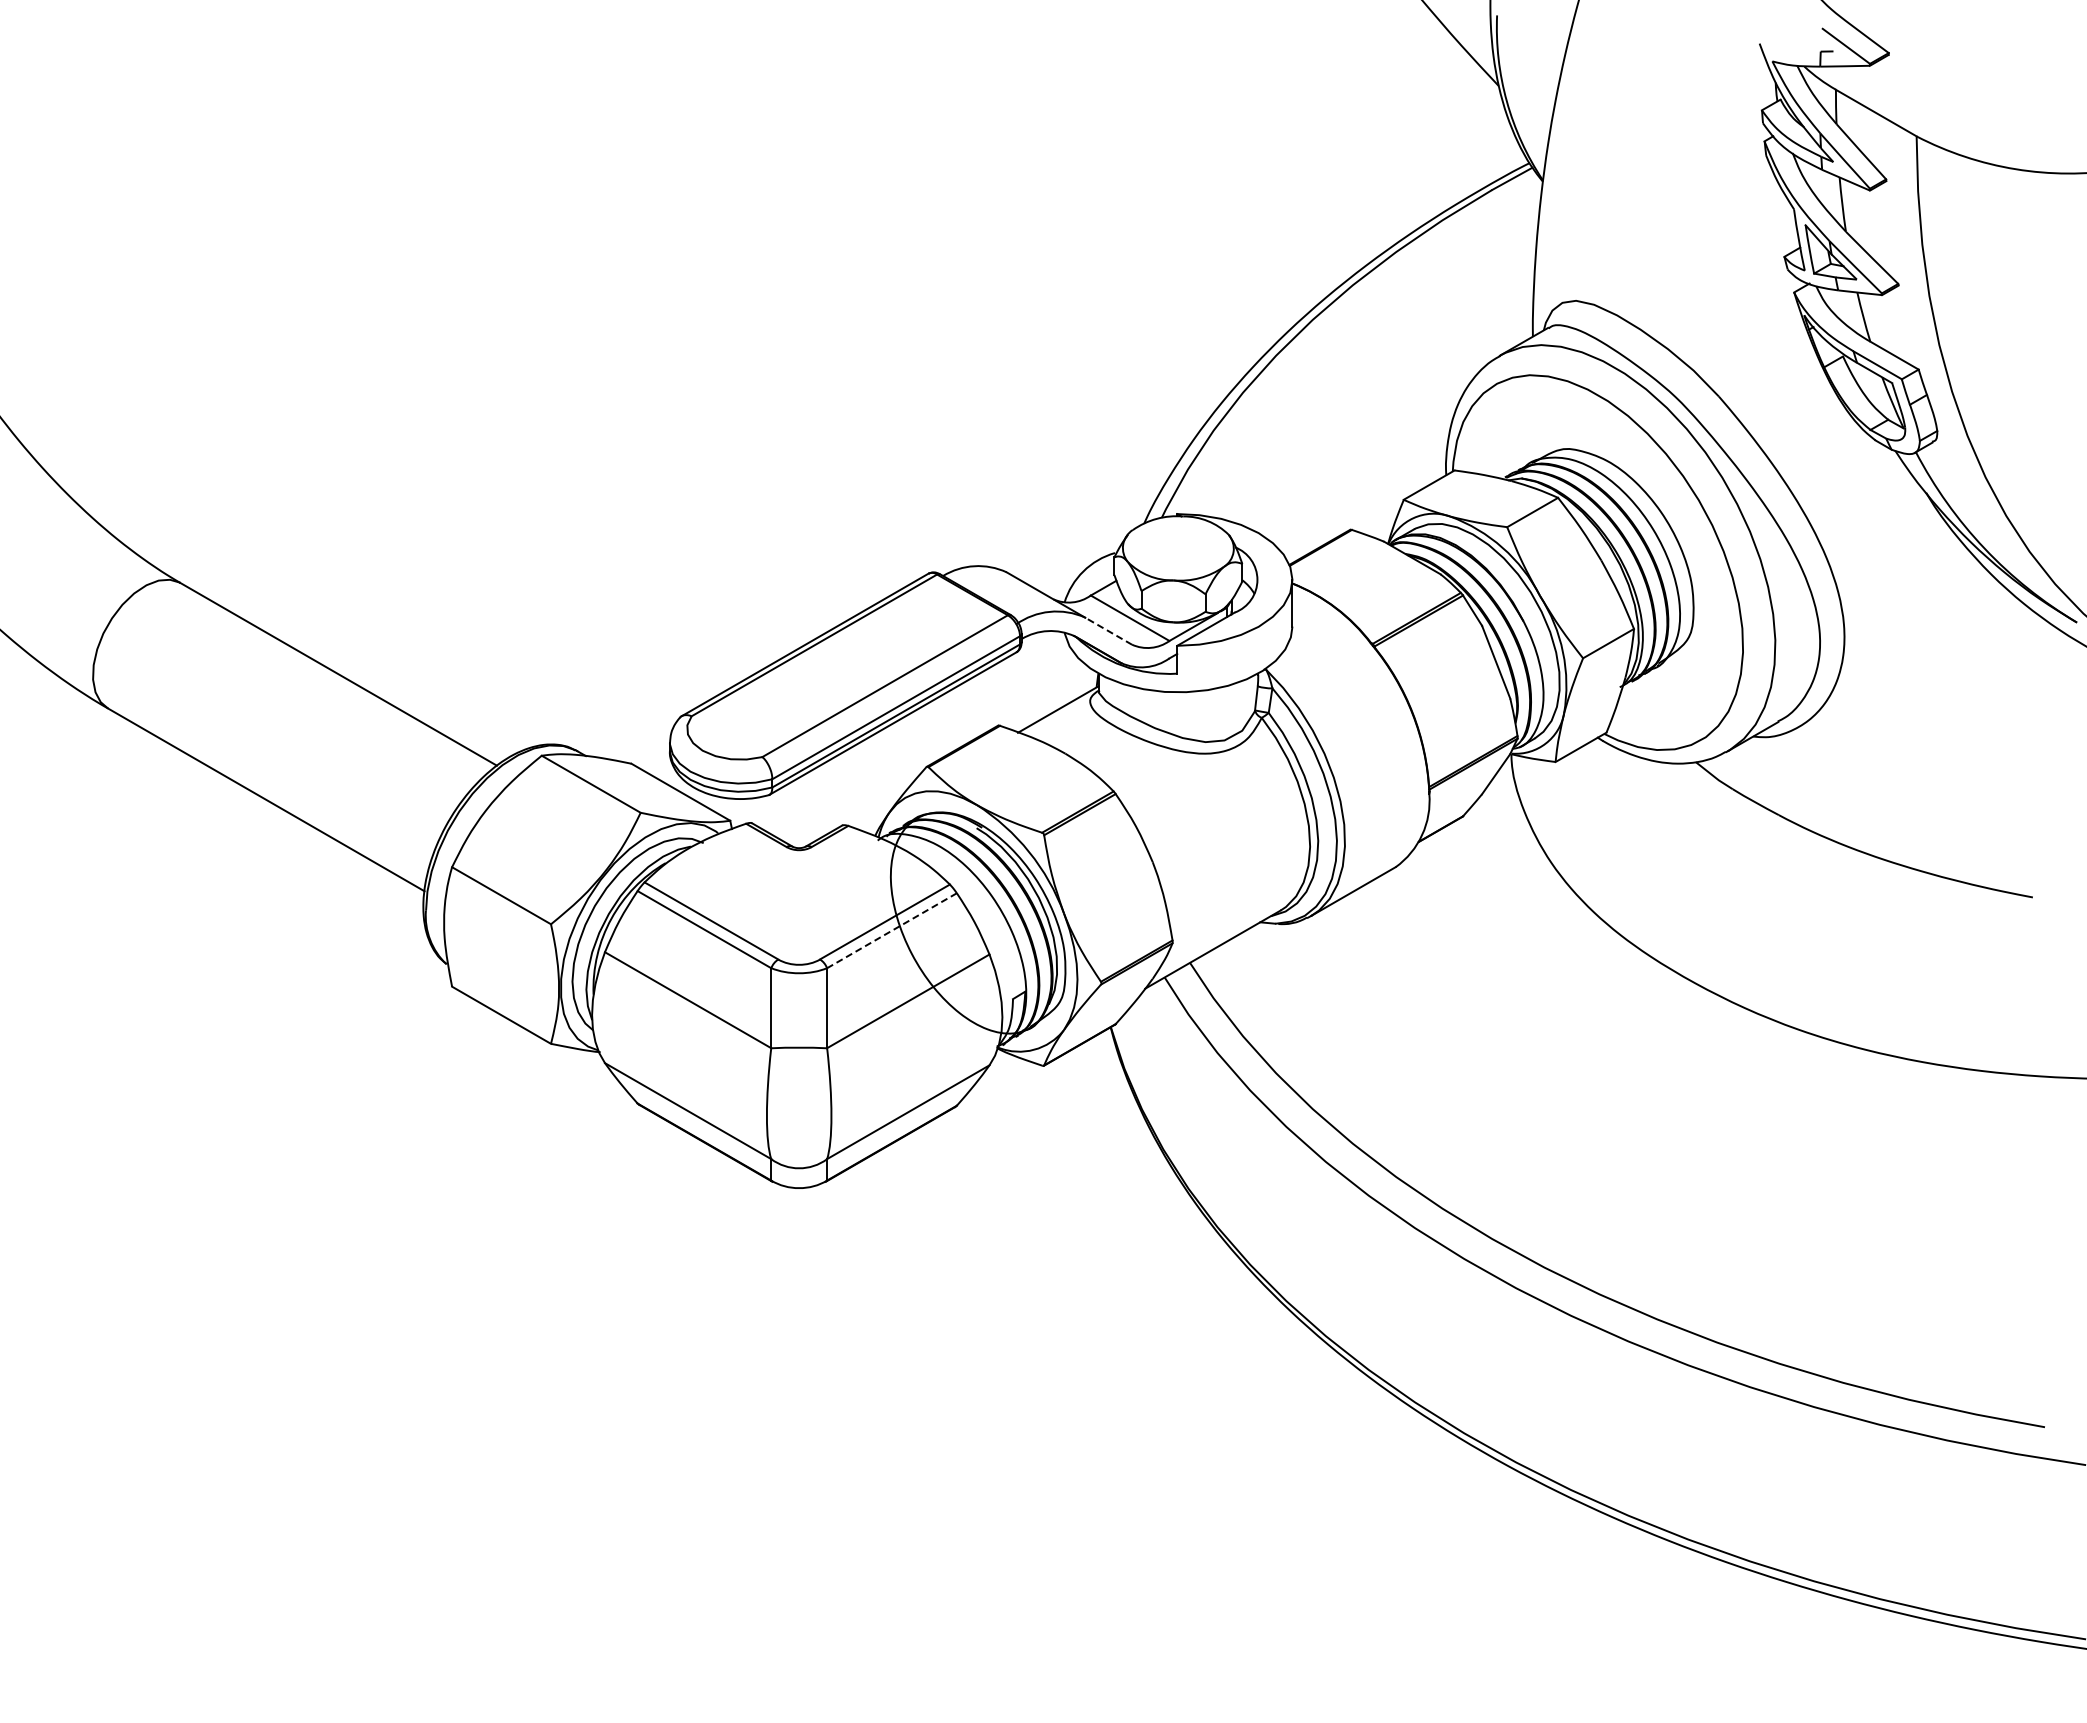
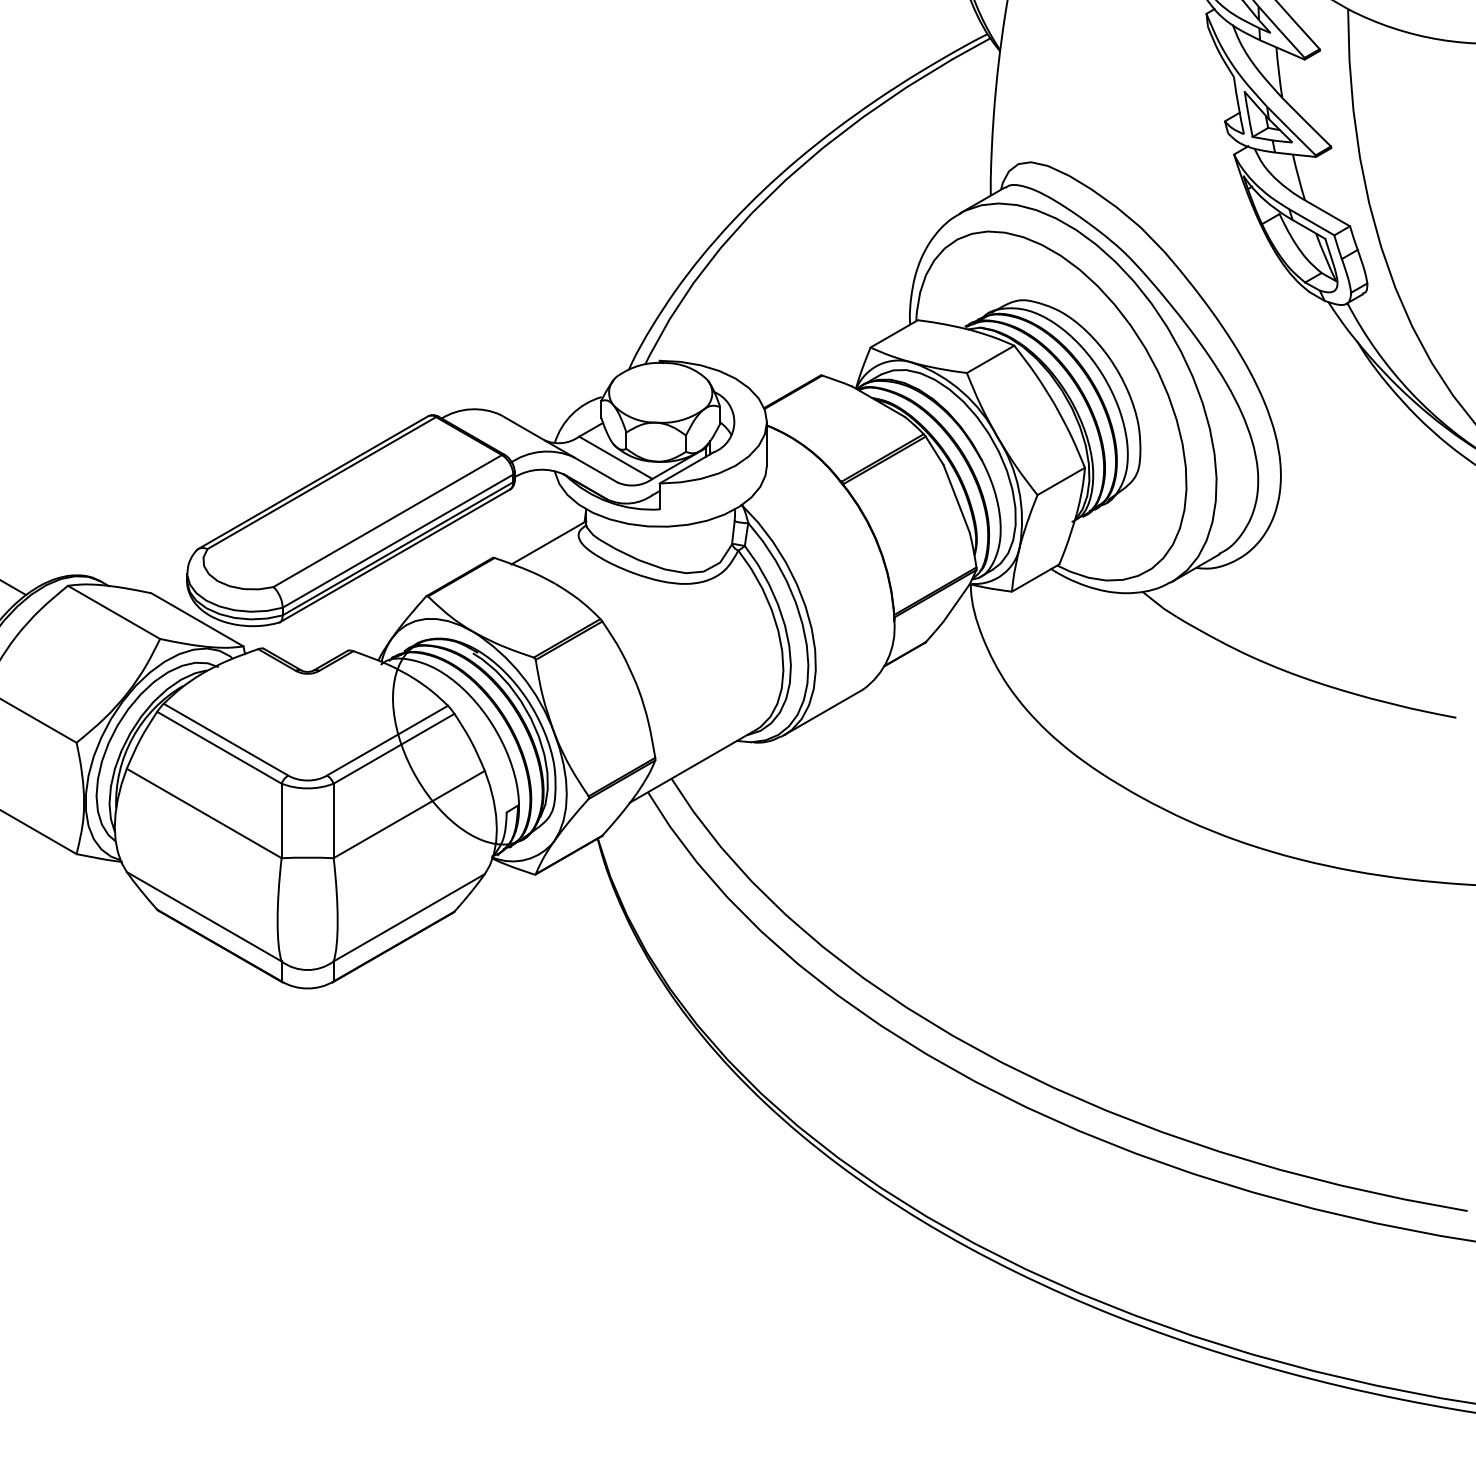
line: (1108, 631) -> (595, 470), dashed -> solid
line: (892, 930) -> (394, 748), dashed -> solid

